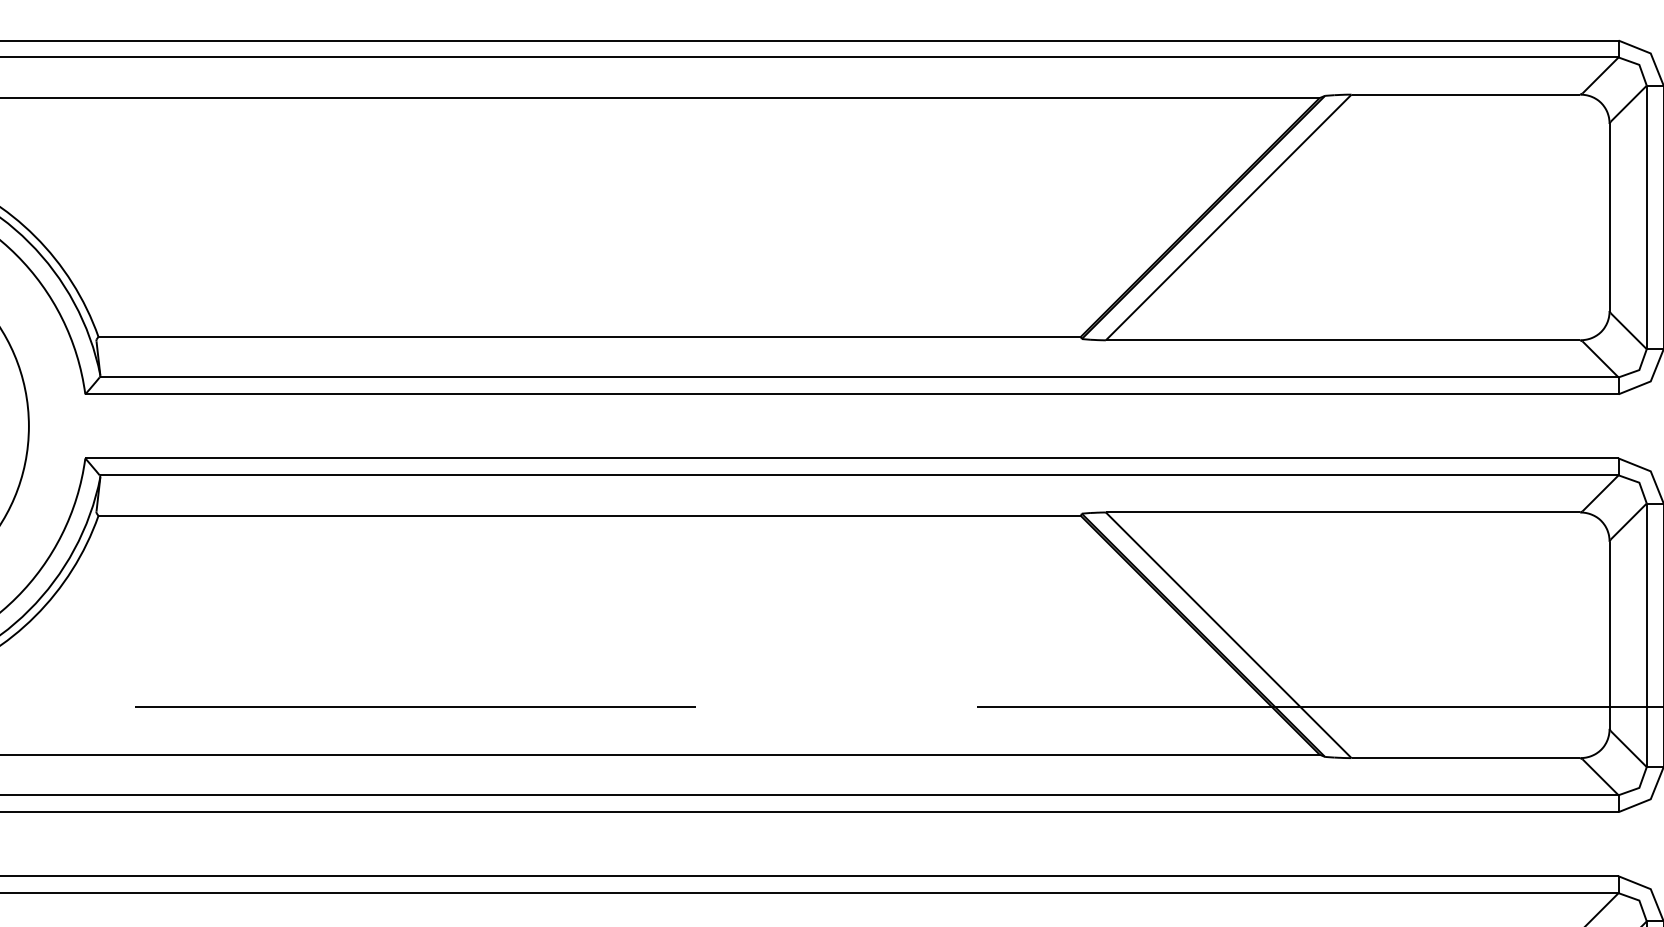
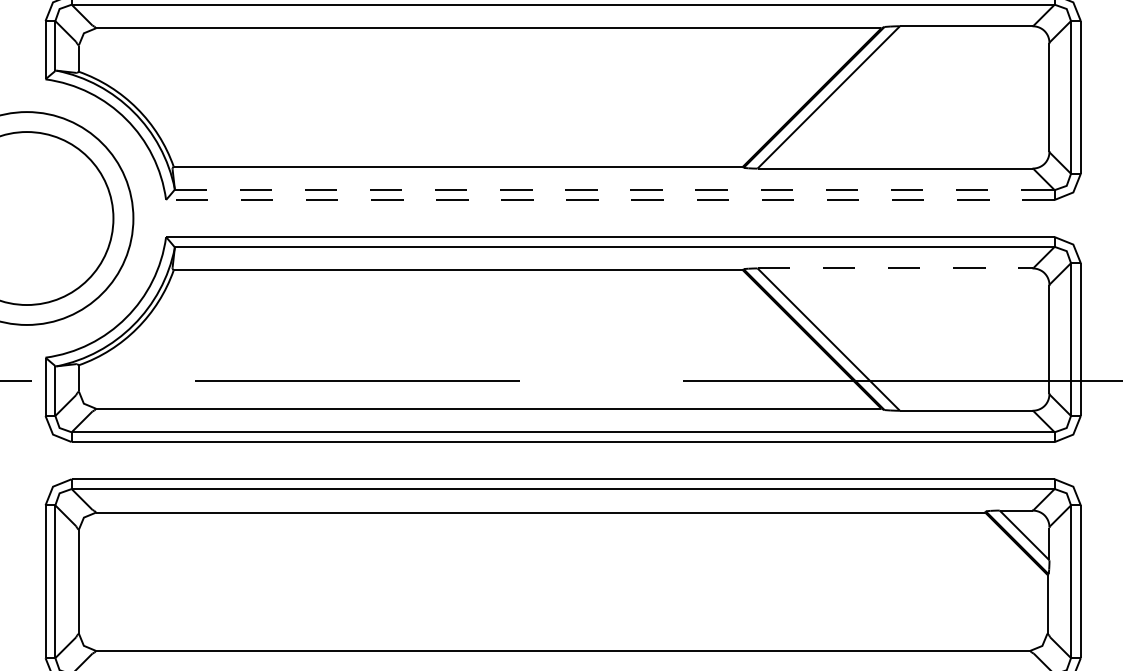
line: (860, 378) -> (615, 190), solid -> dashed
line: (850, 393) -> (609, 199), solid -> dashed
line: (1343, 512) -> (895, 268), solid -> dashed

